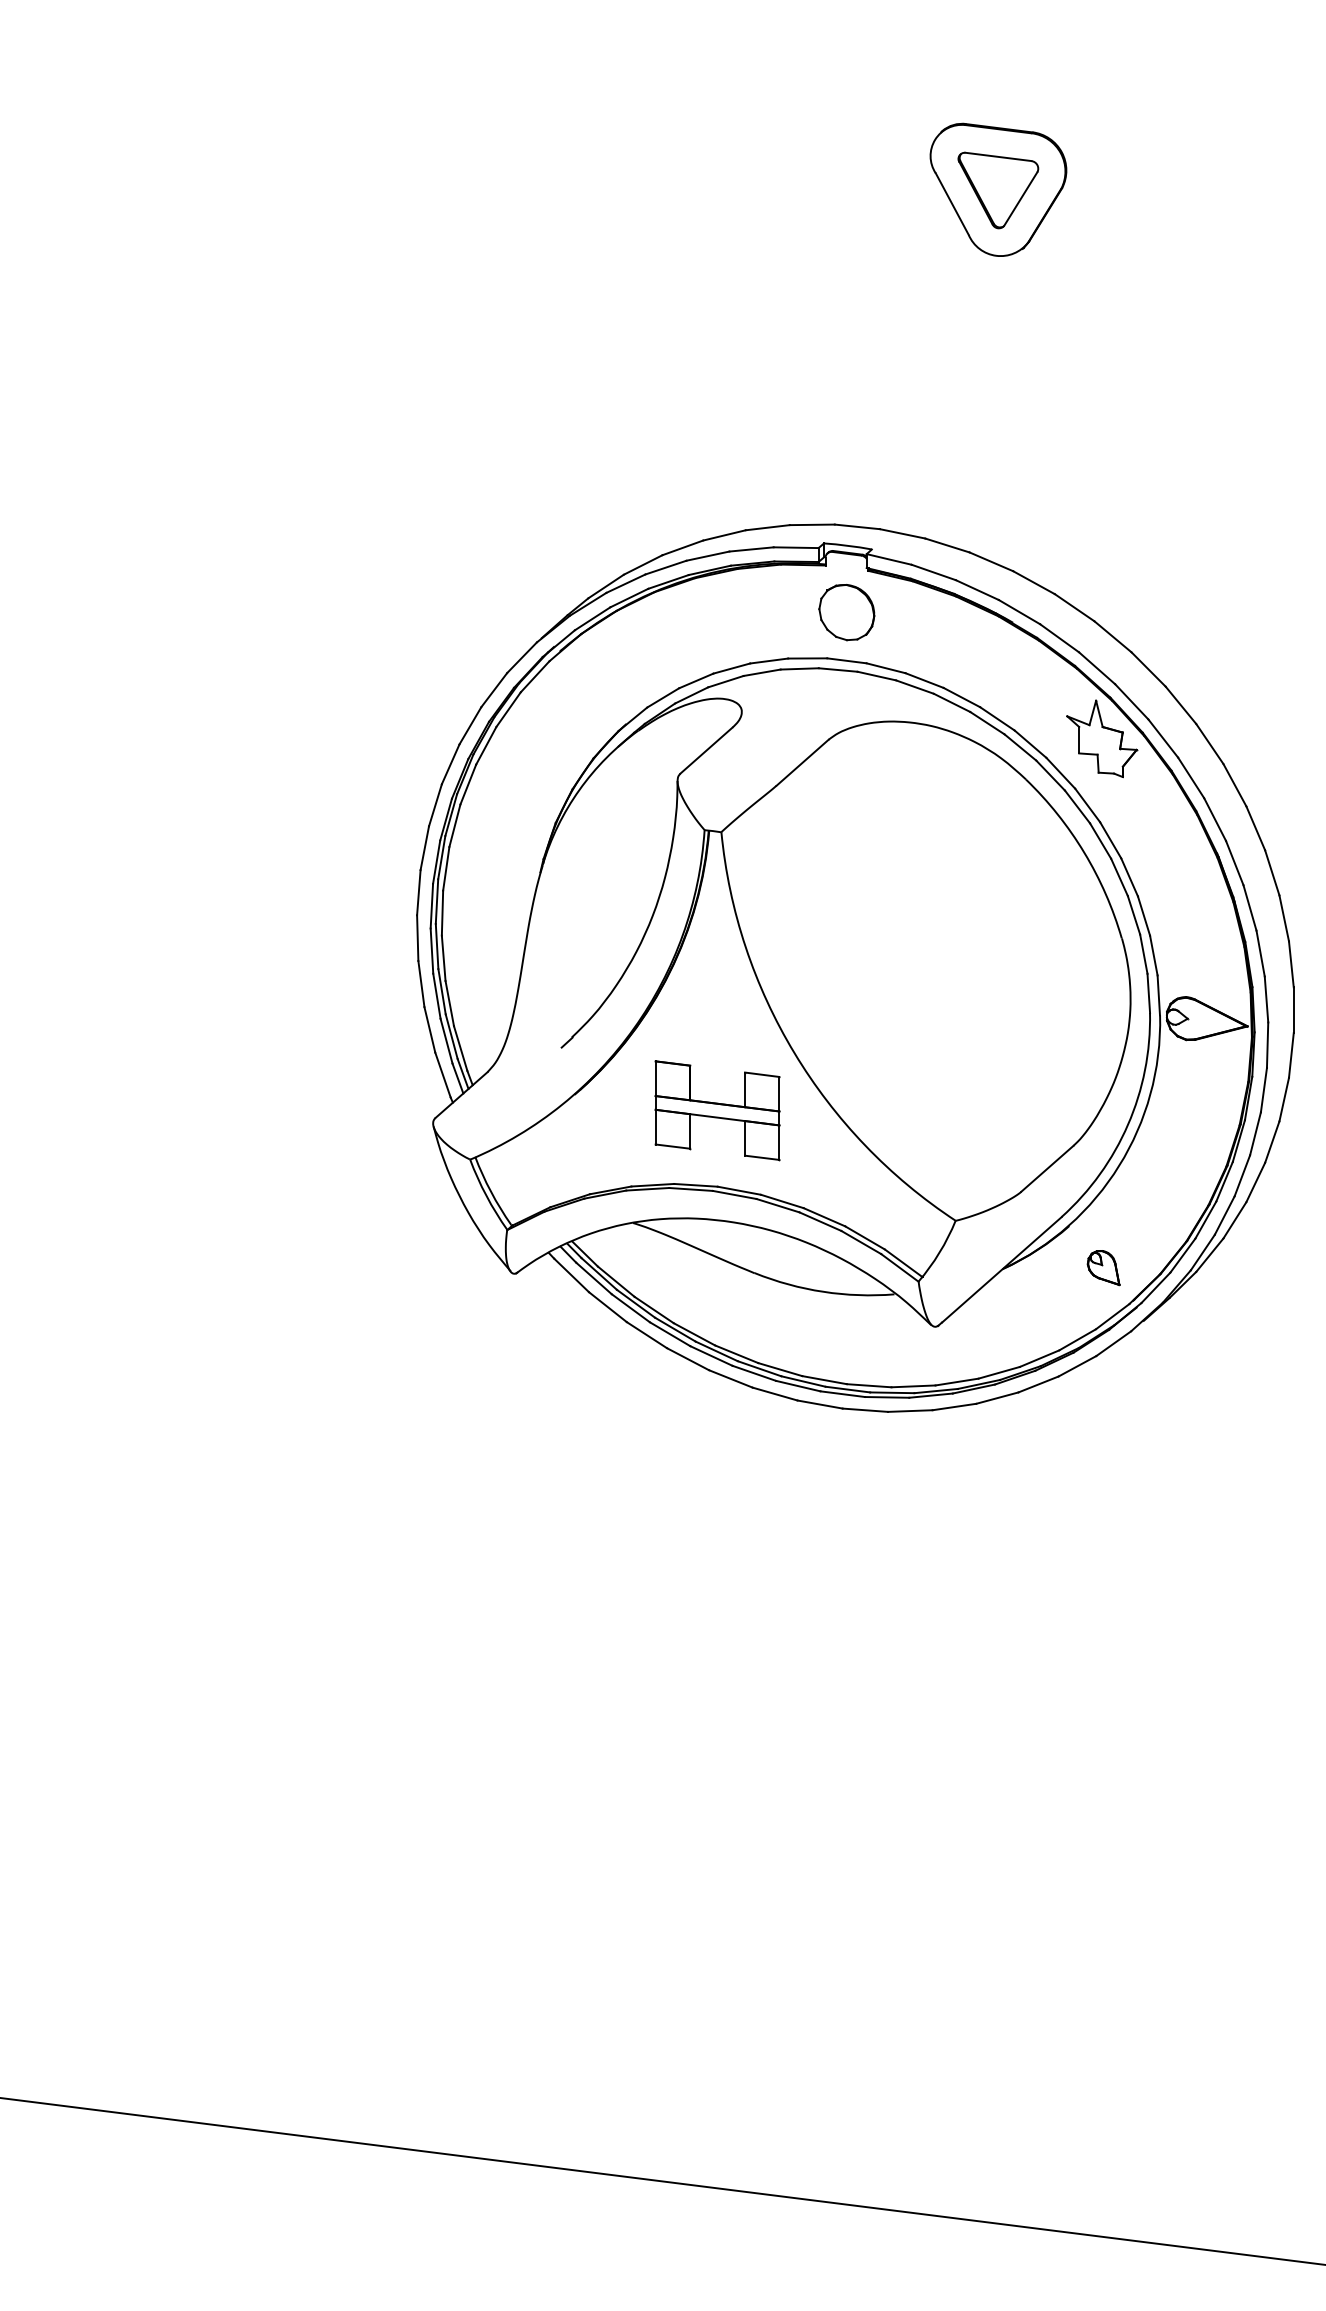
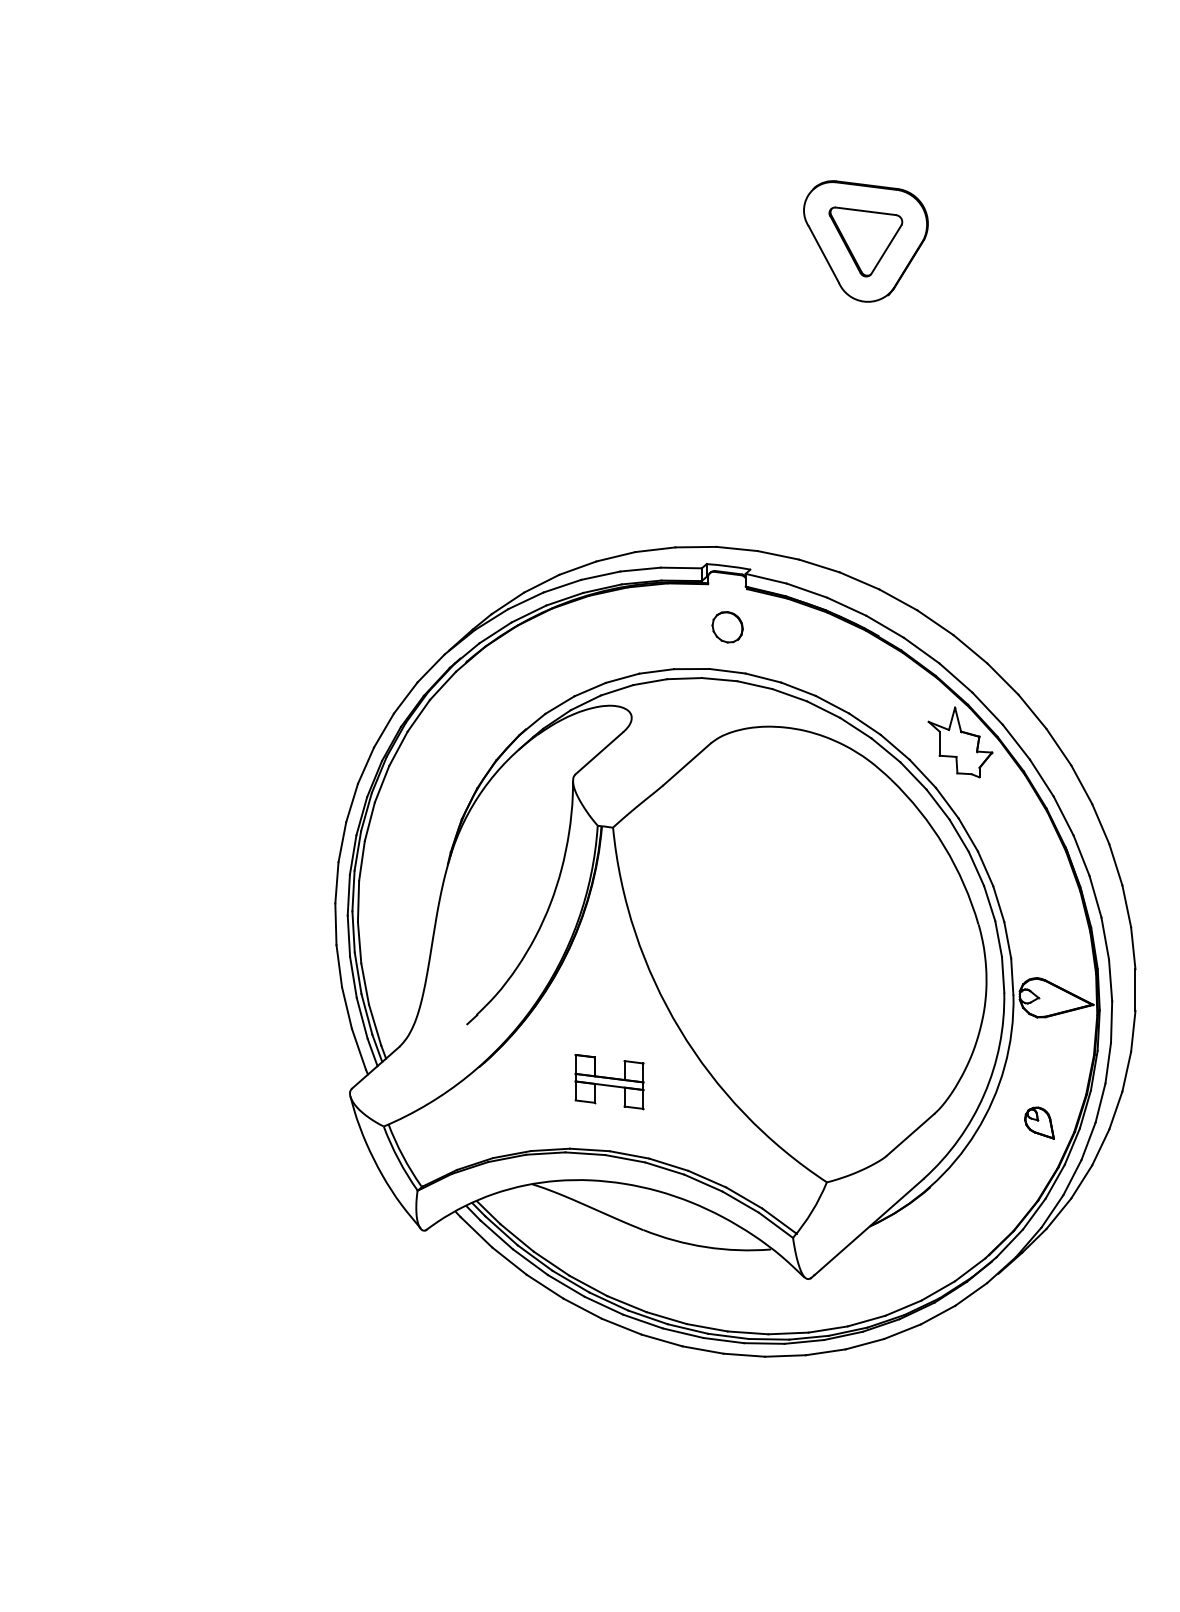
part: (846, 612) -> (727, 627), size x0.6
part: (717, 1110) -> (609, 1081), size x0.6
part: (1103, 1268) -> (1039, 1123), moved

